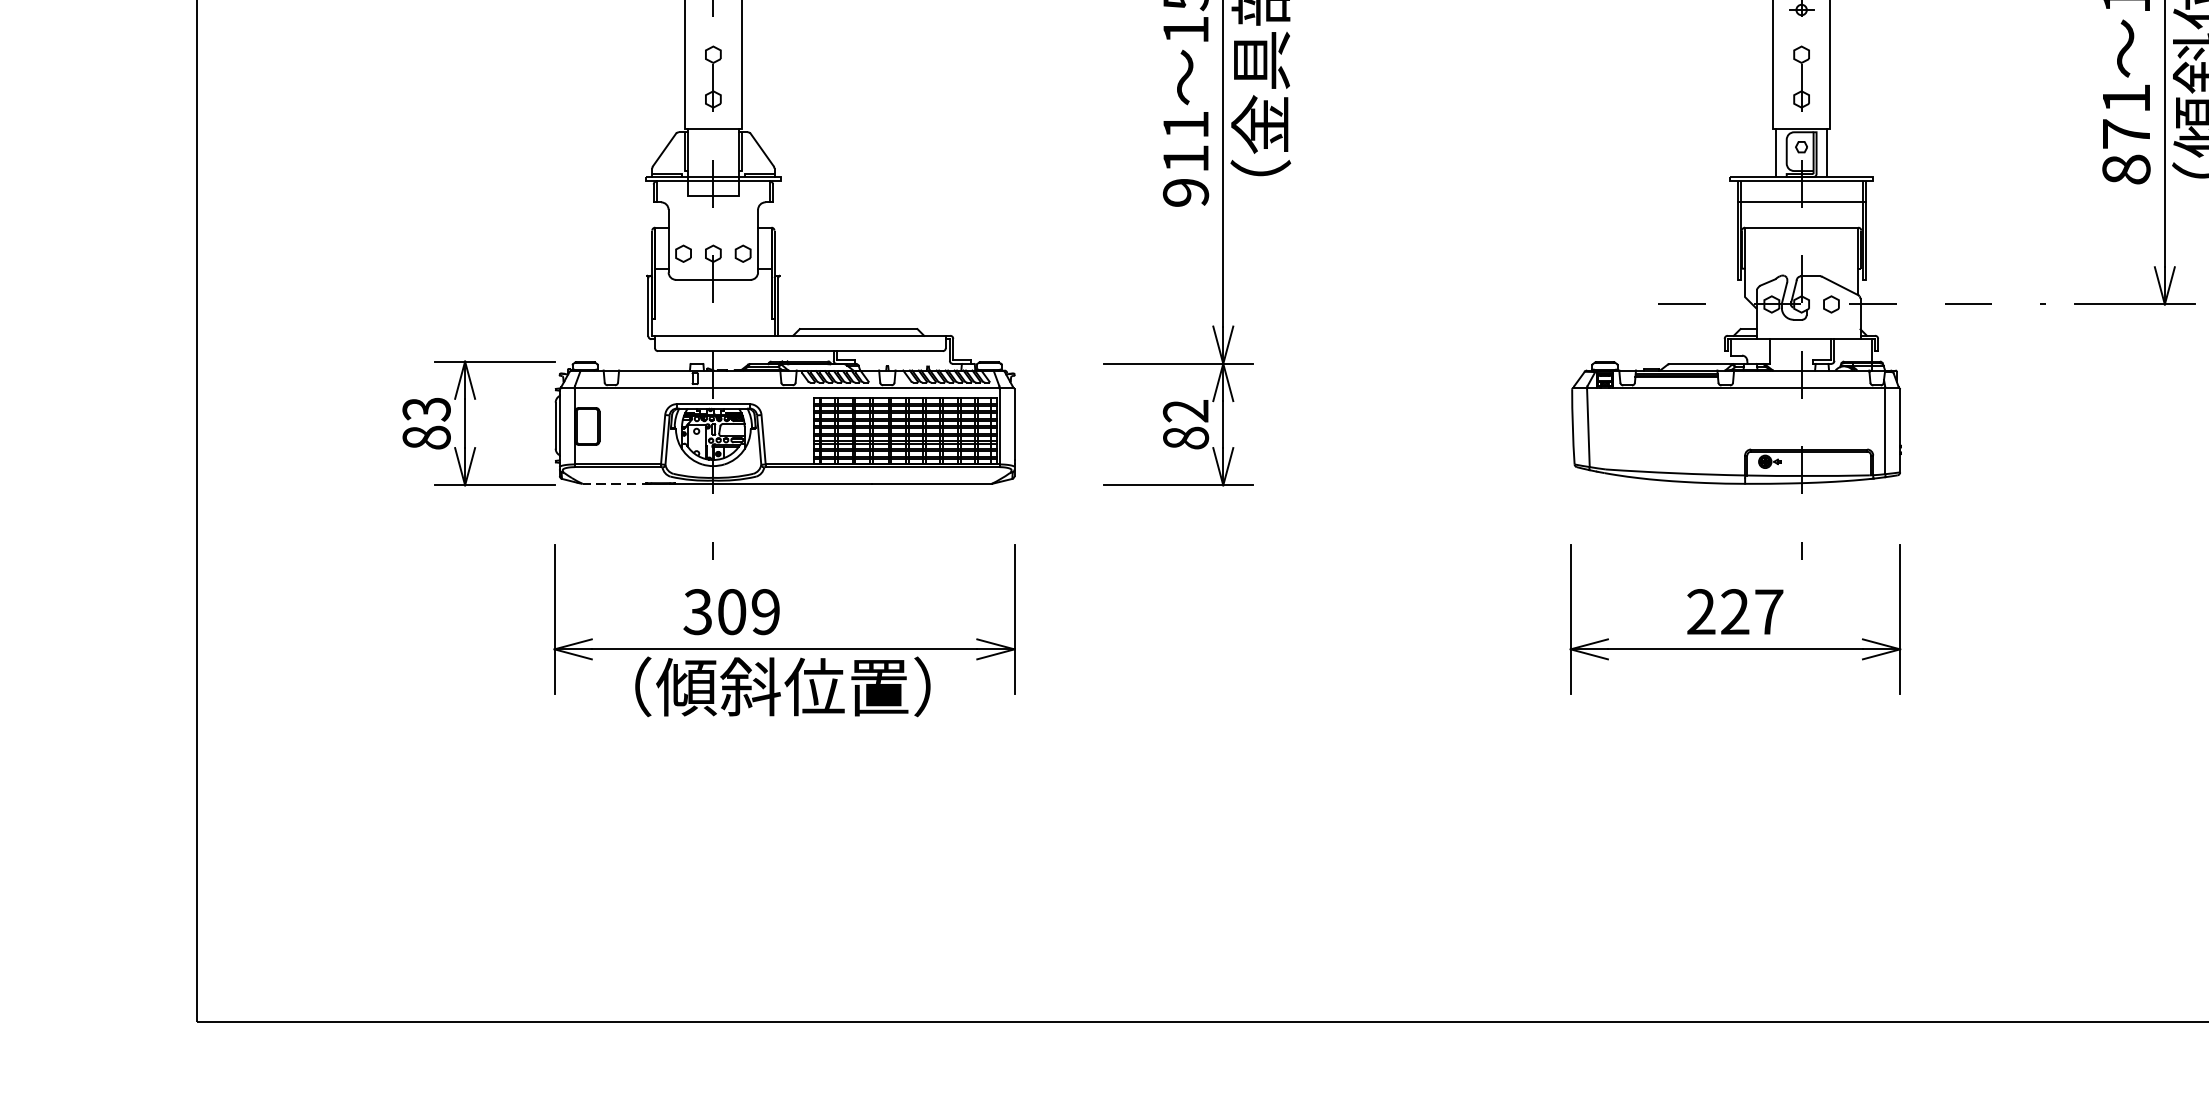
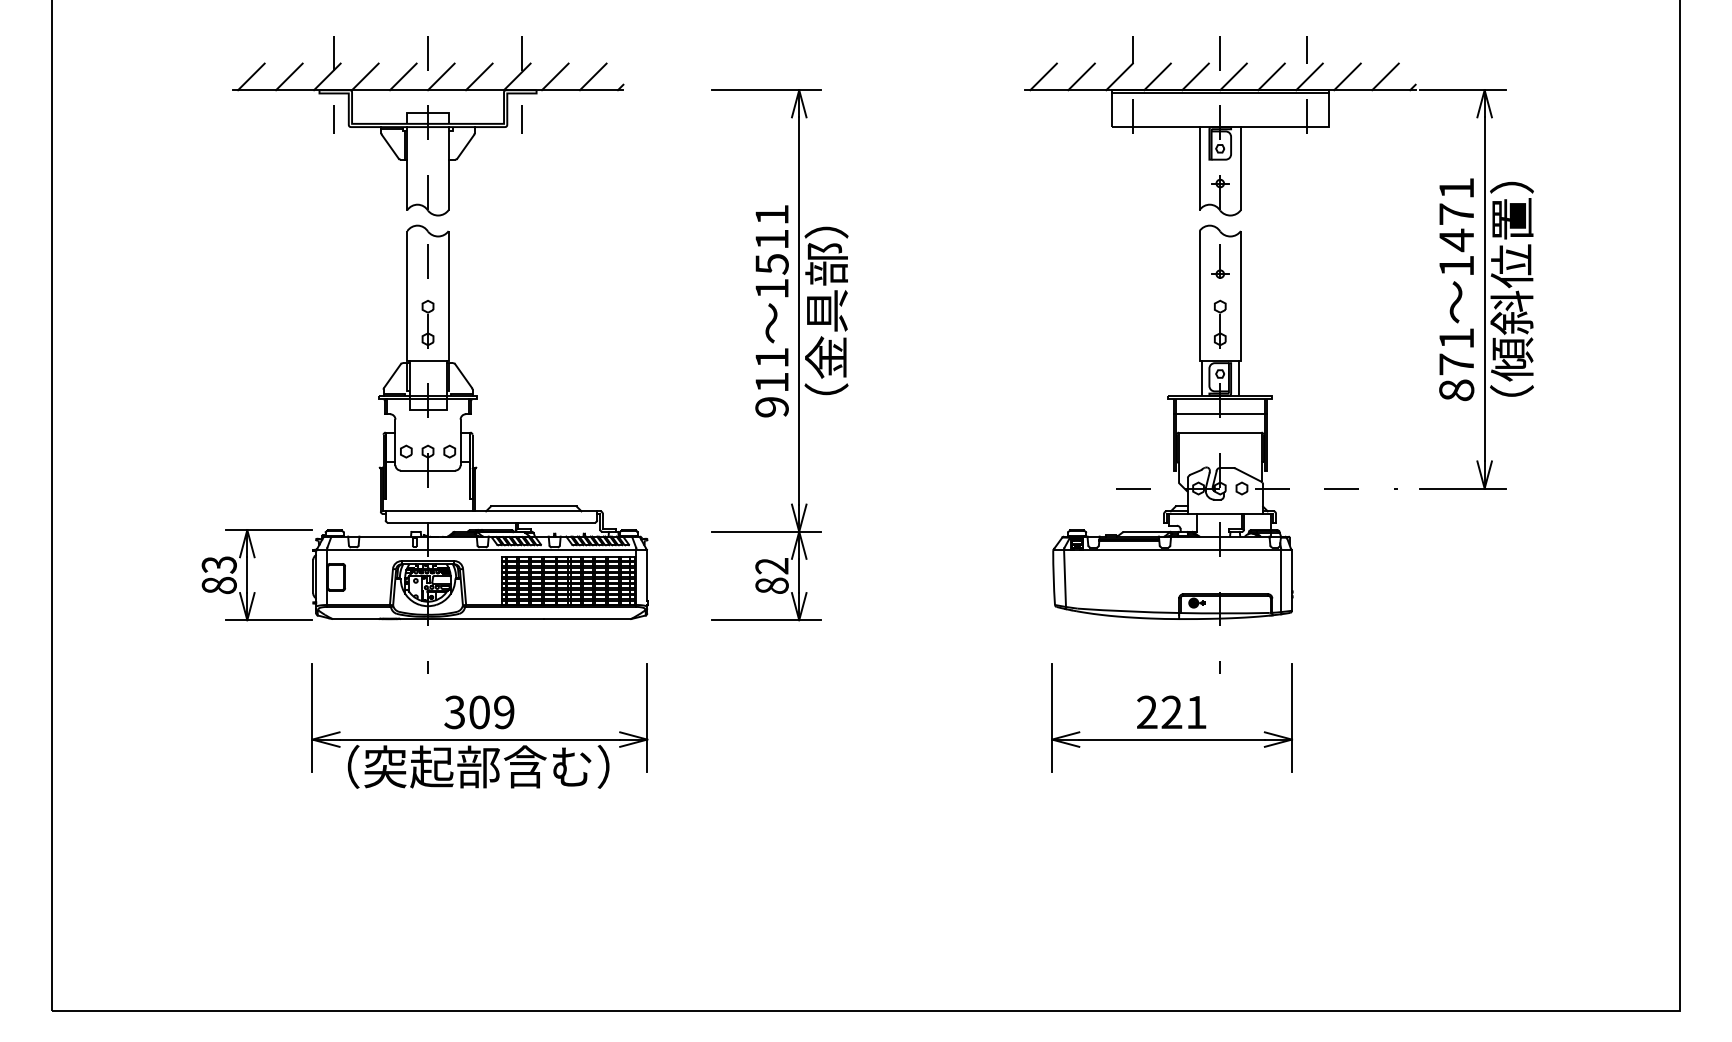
line: (616, 484) -> (357, 619), dashed -> solid
text: (731, 612) -> (479, 712), moved
text: (1768, 612) -> (1196, 712), 227 -> 221
text: (782, 686) -> (478, 766), （傾斜位置） -> （突起部含む）

